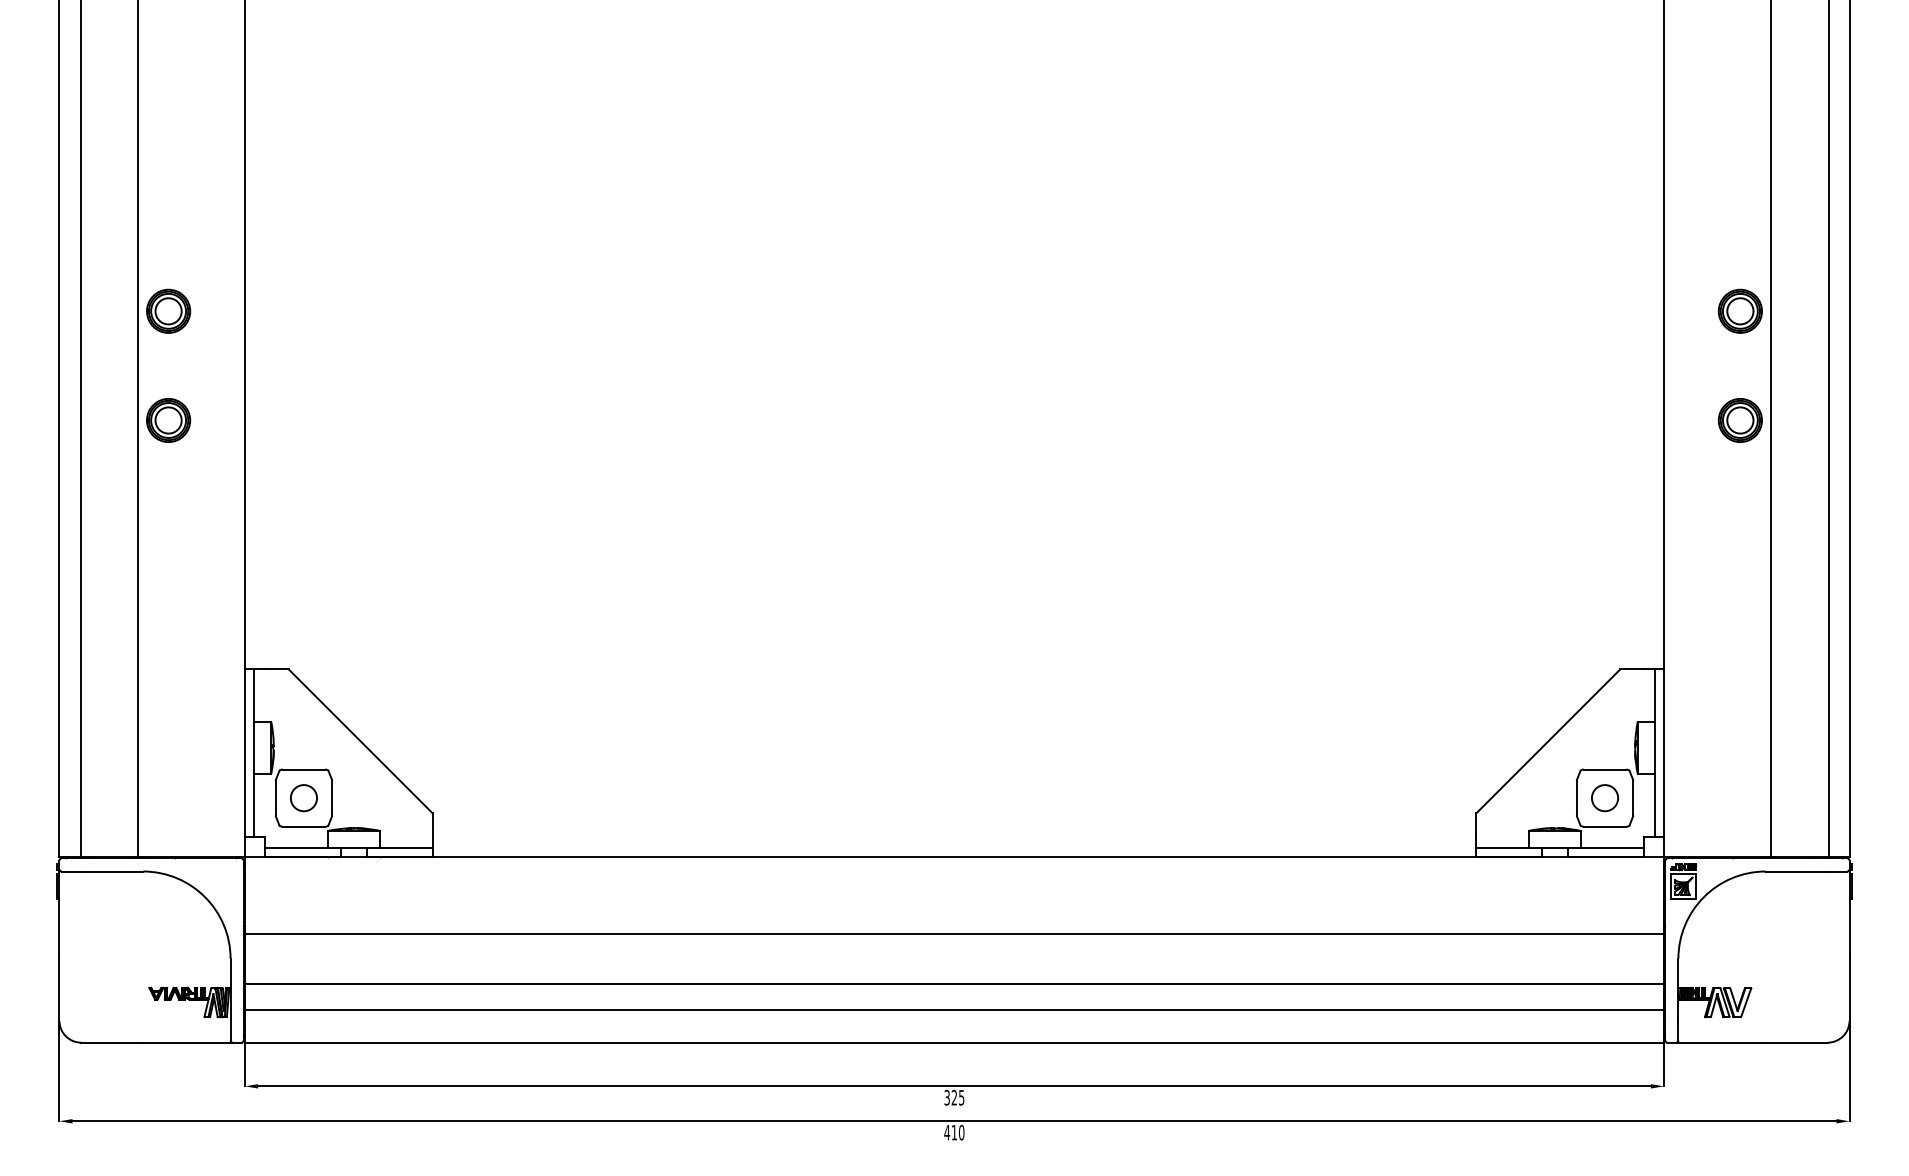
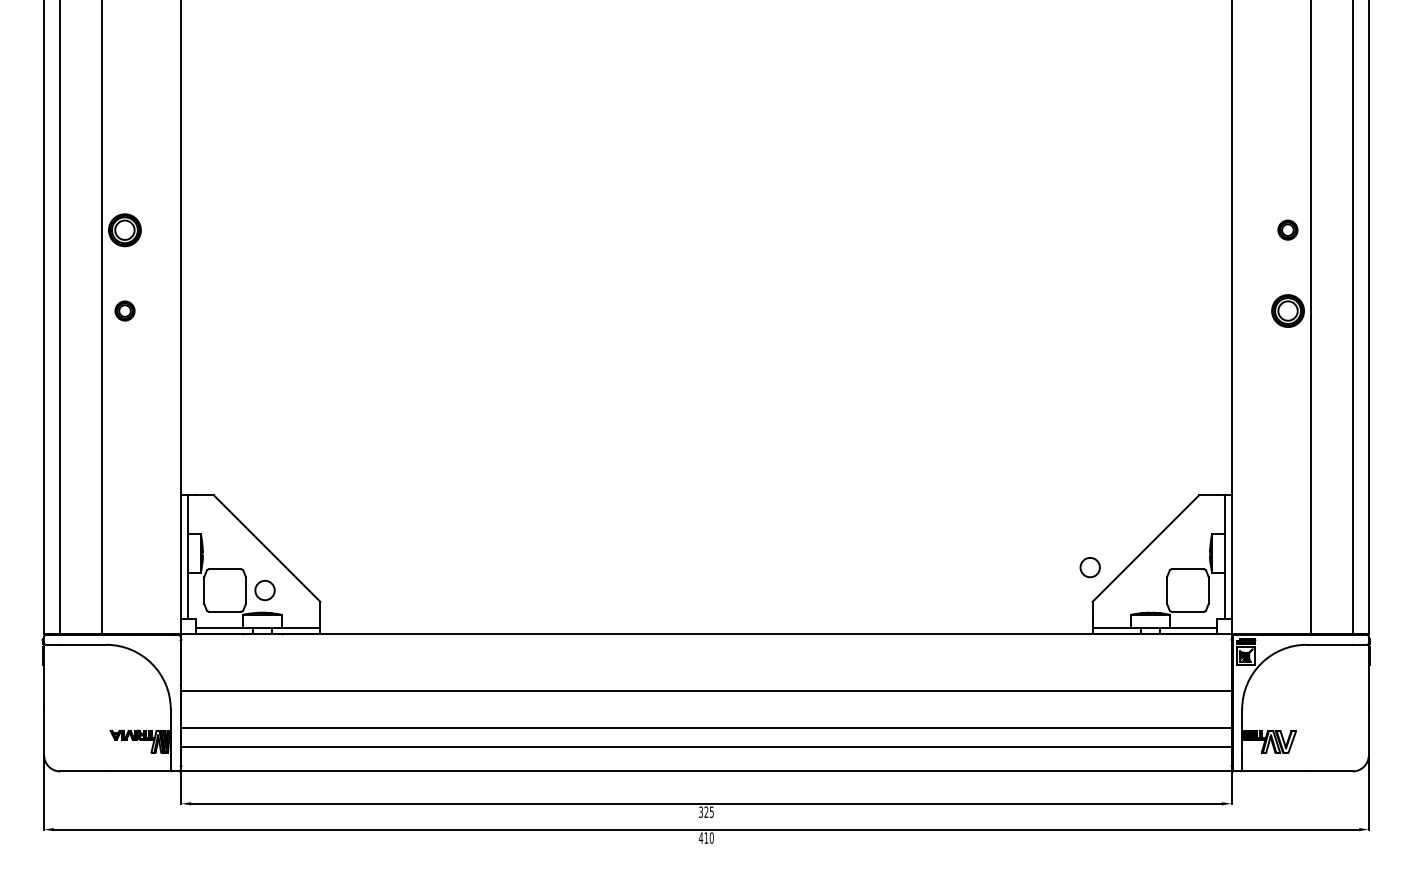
part: (1739, 310) -> (1287, 229), size x0.6
part: (168, 420) -> (124, 311), size x0.6
circle: (303, 798) -> (264, 590), moved
circle: (1604, 798) -> (1089, 567), moved

